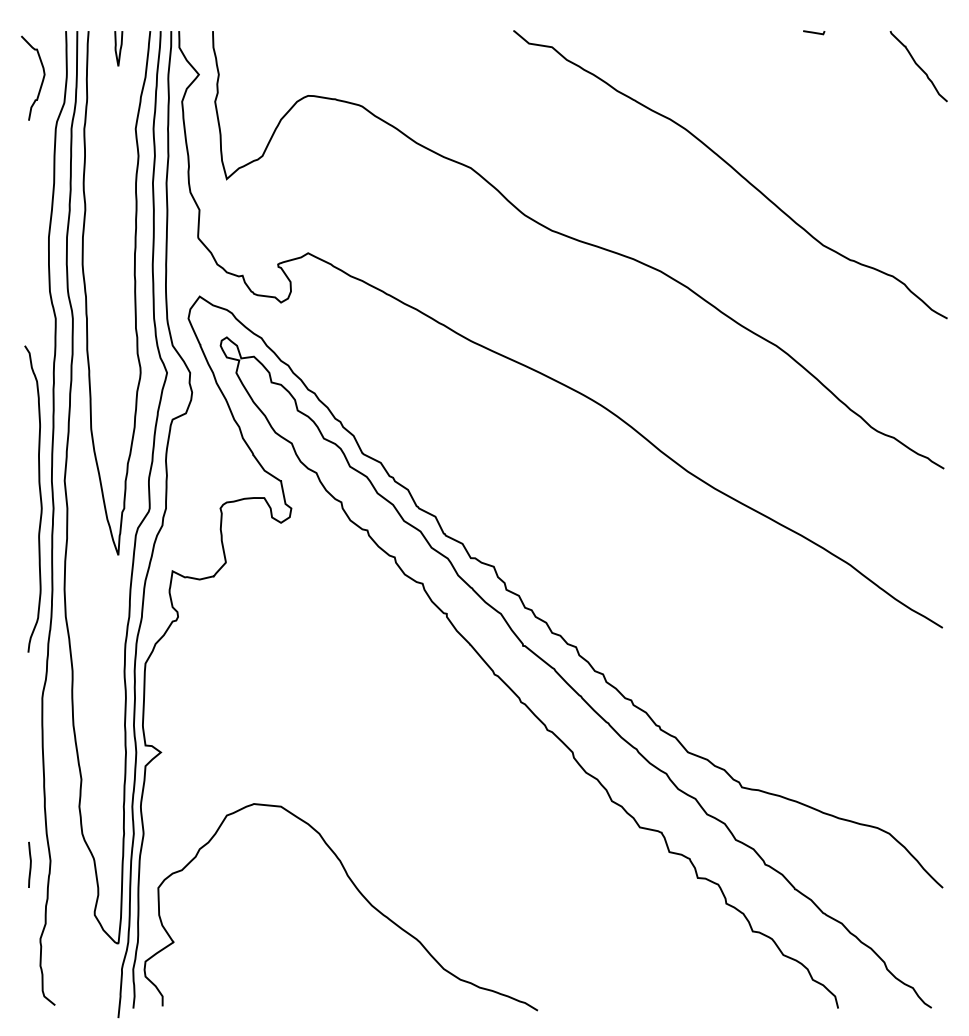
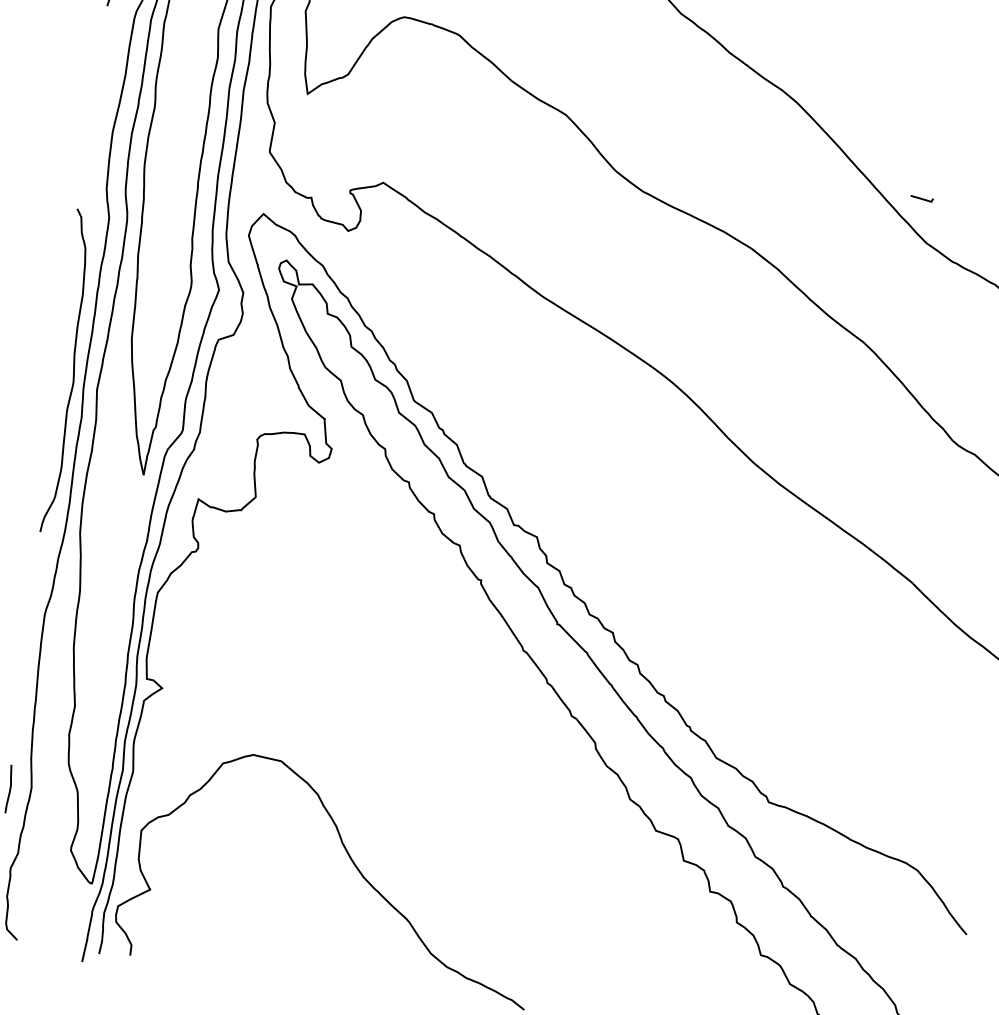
line: (814, 32) -> (922, 198), moved
curve: (39, 496) -> (72, 369), moved

